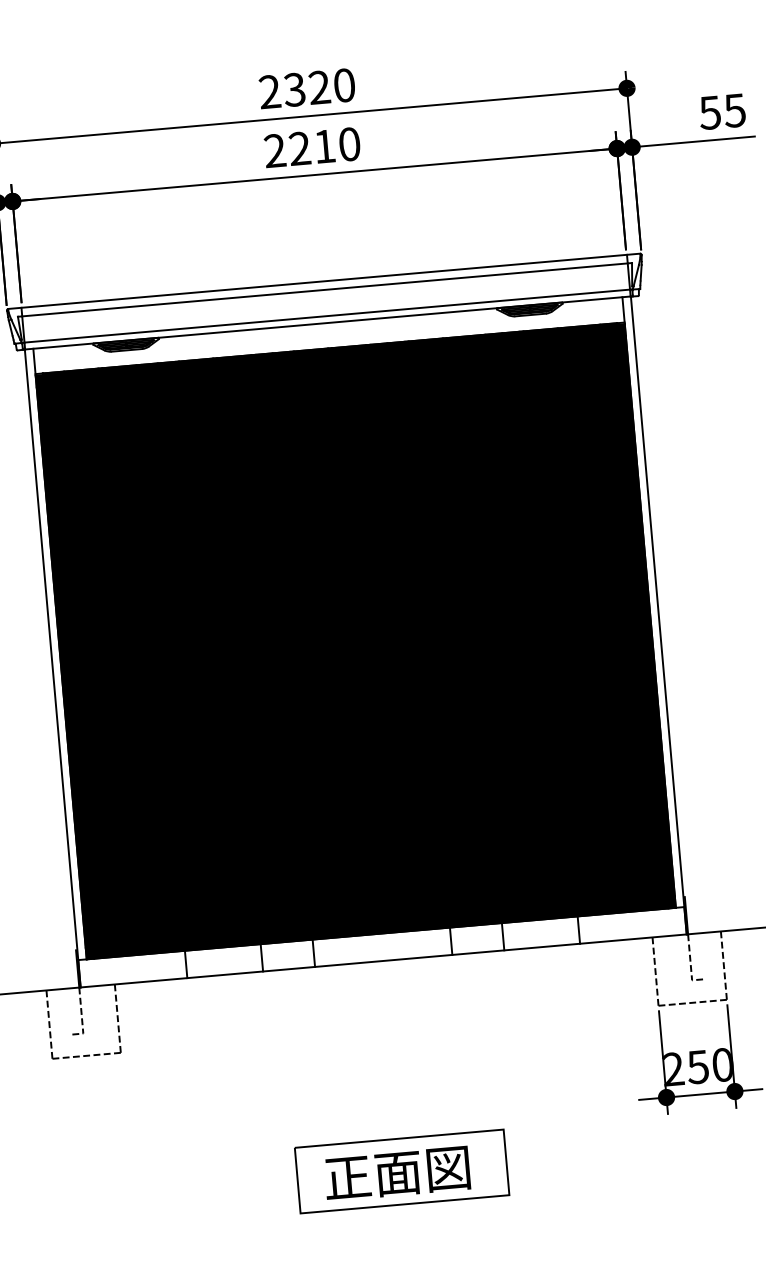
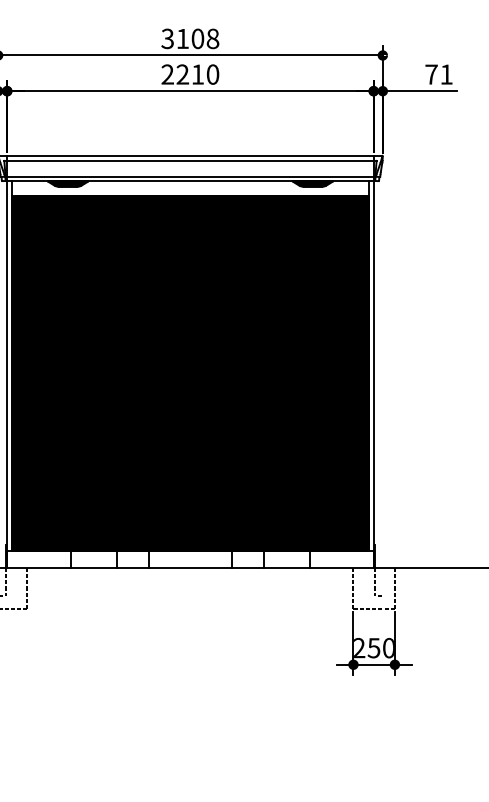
text: (307, 88) -> (190, 38), 2320 -> 3108
text: (721, 111) -> (438, 74), 55 -> 71
part: (402, 1170) -> (190, 694), removed

